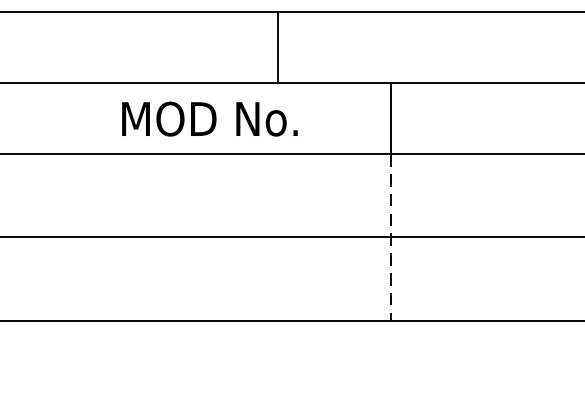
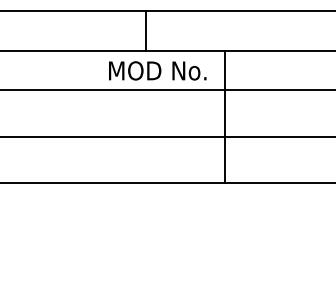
line: (277, 46) -> (145, 30), moved
text: (209, 118) -> (157, 70), moved
line: (391, 238) -> (224, 137), dashed -> solid

